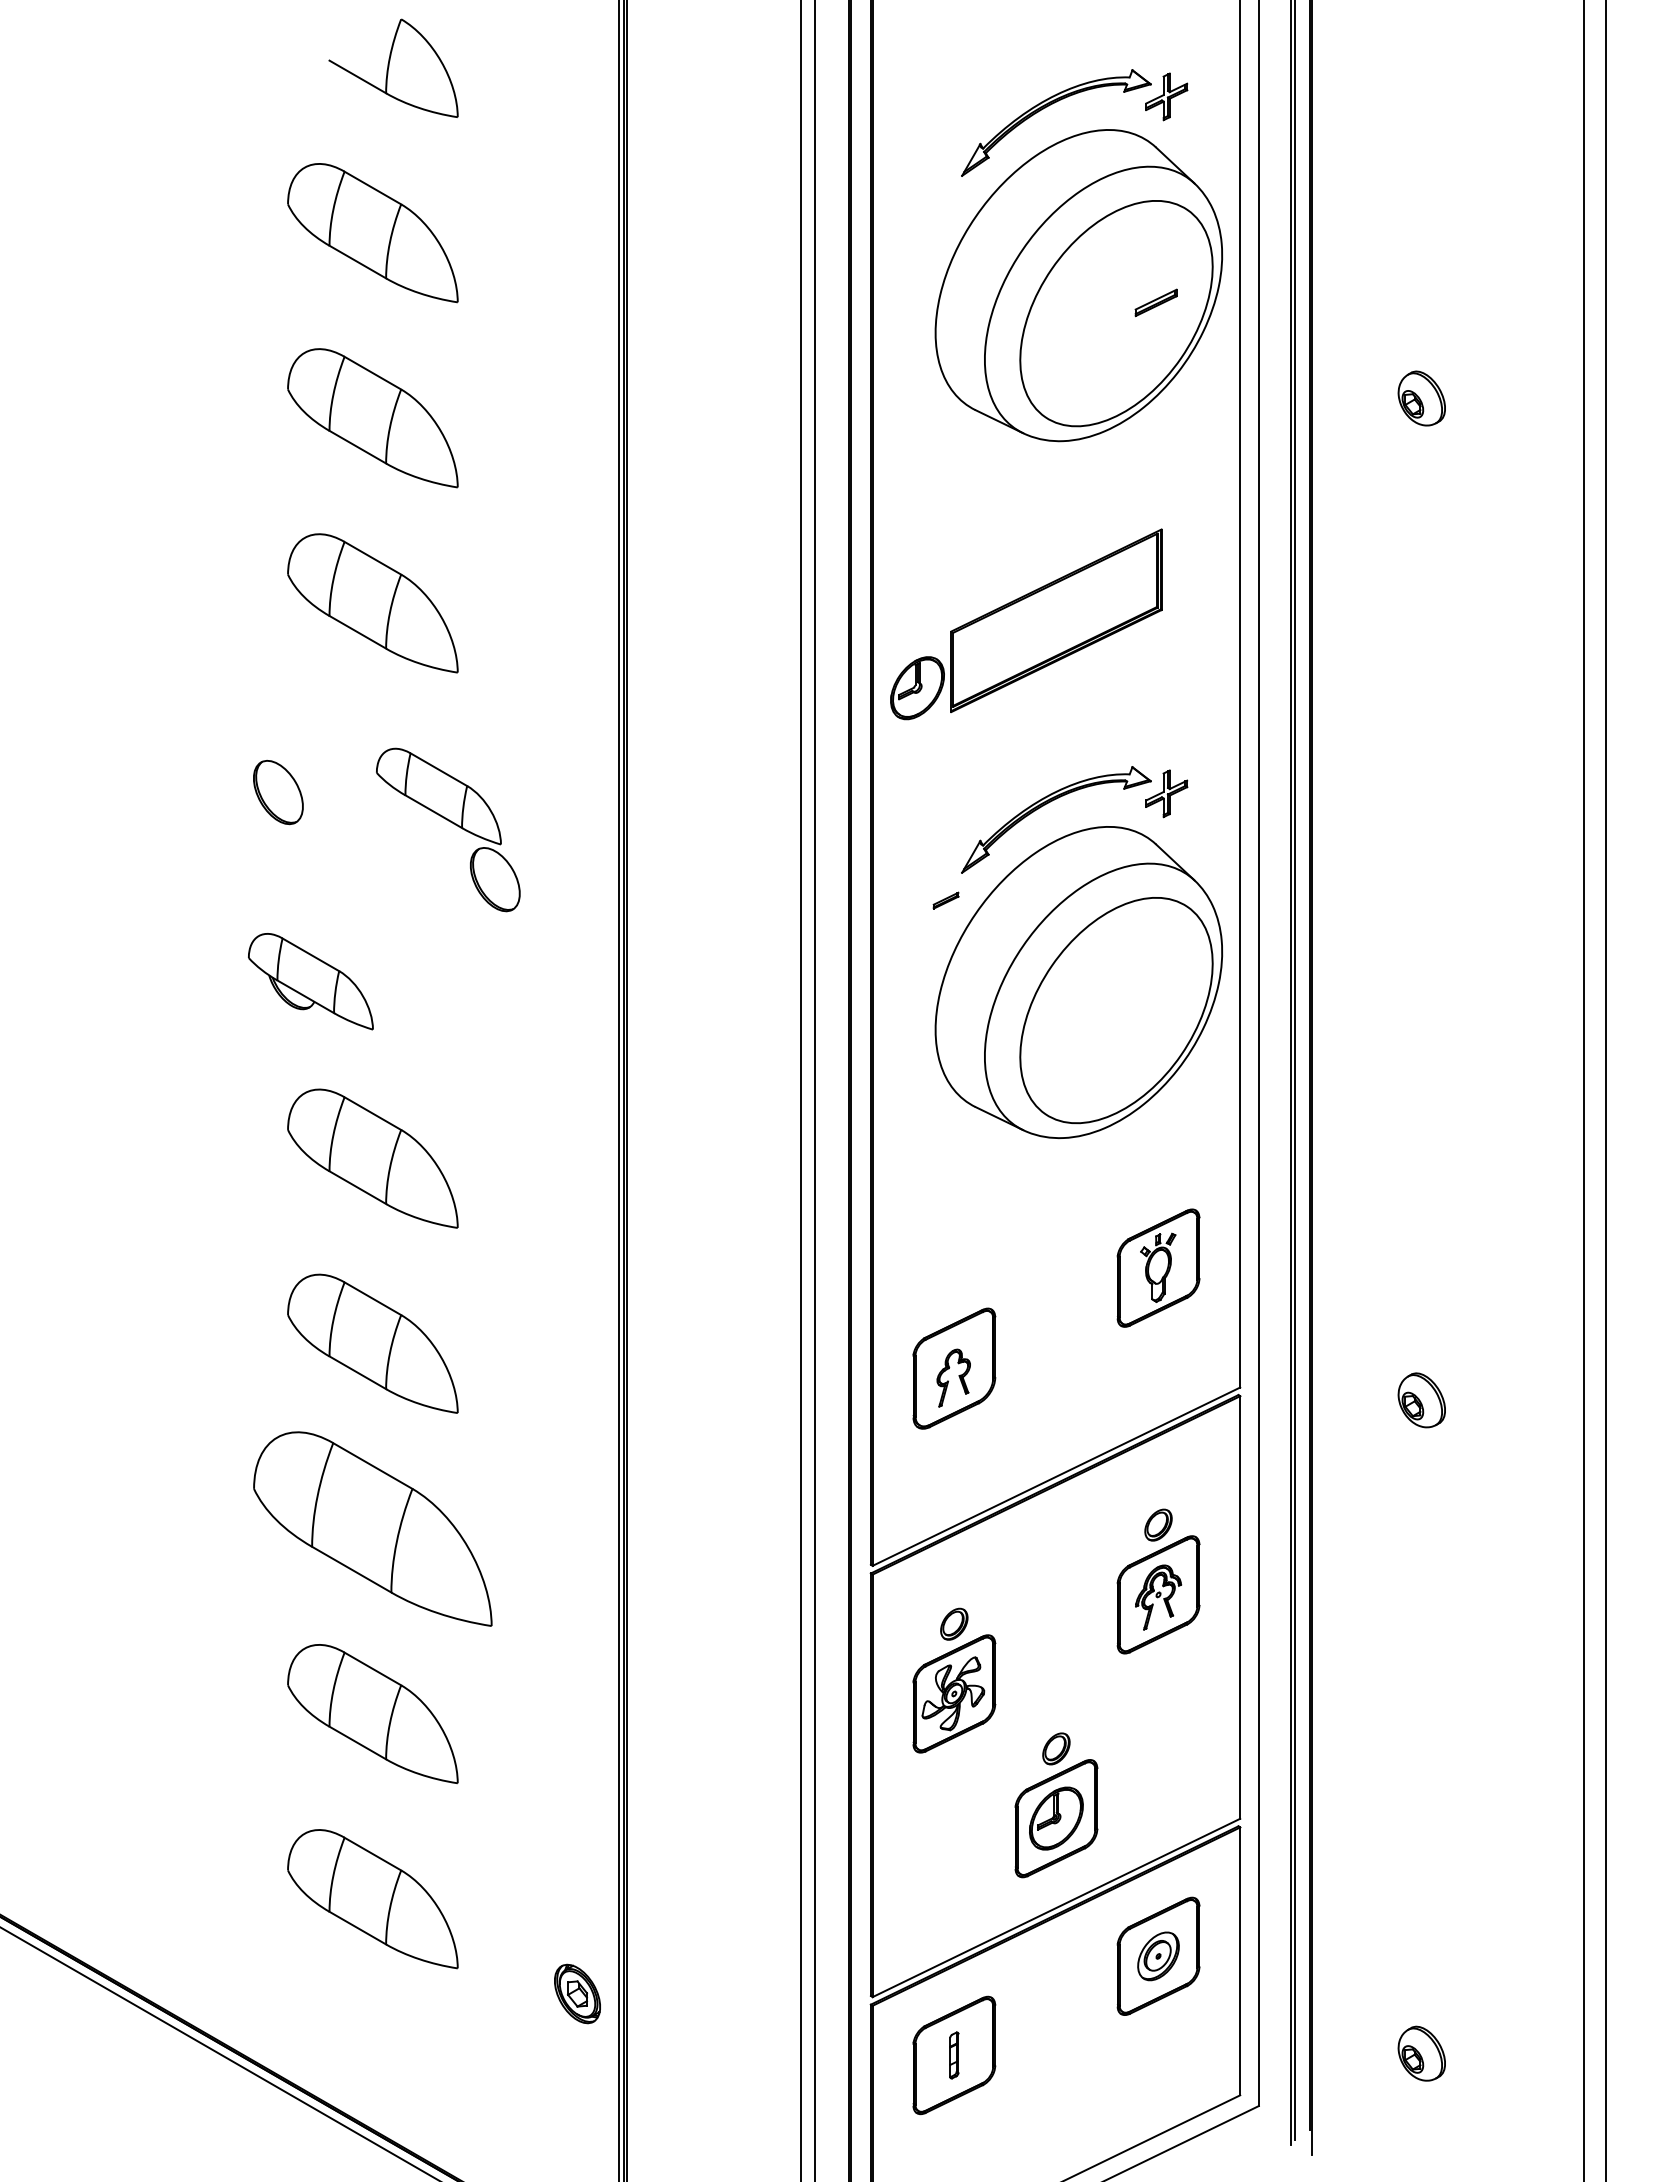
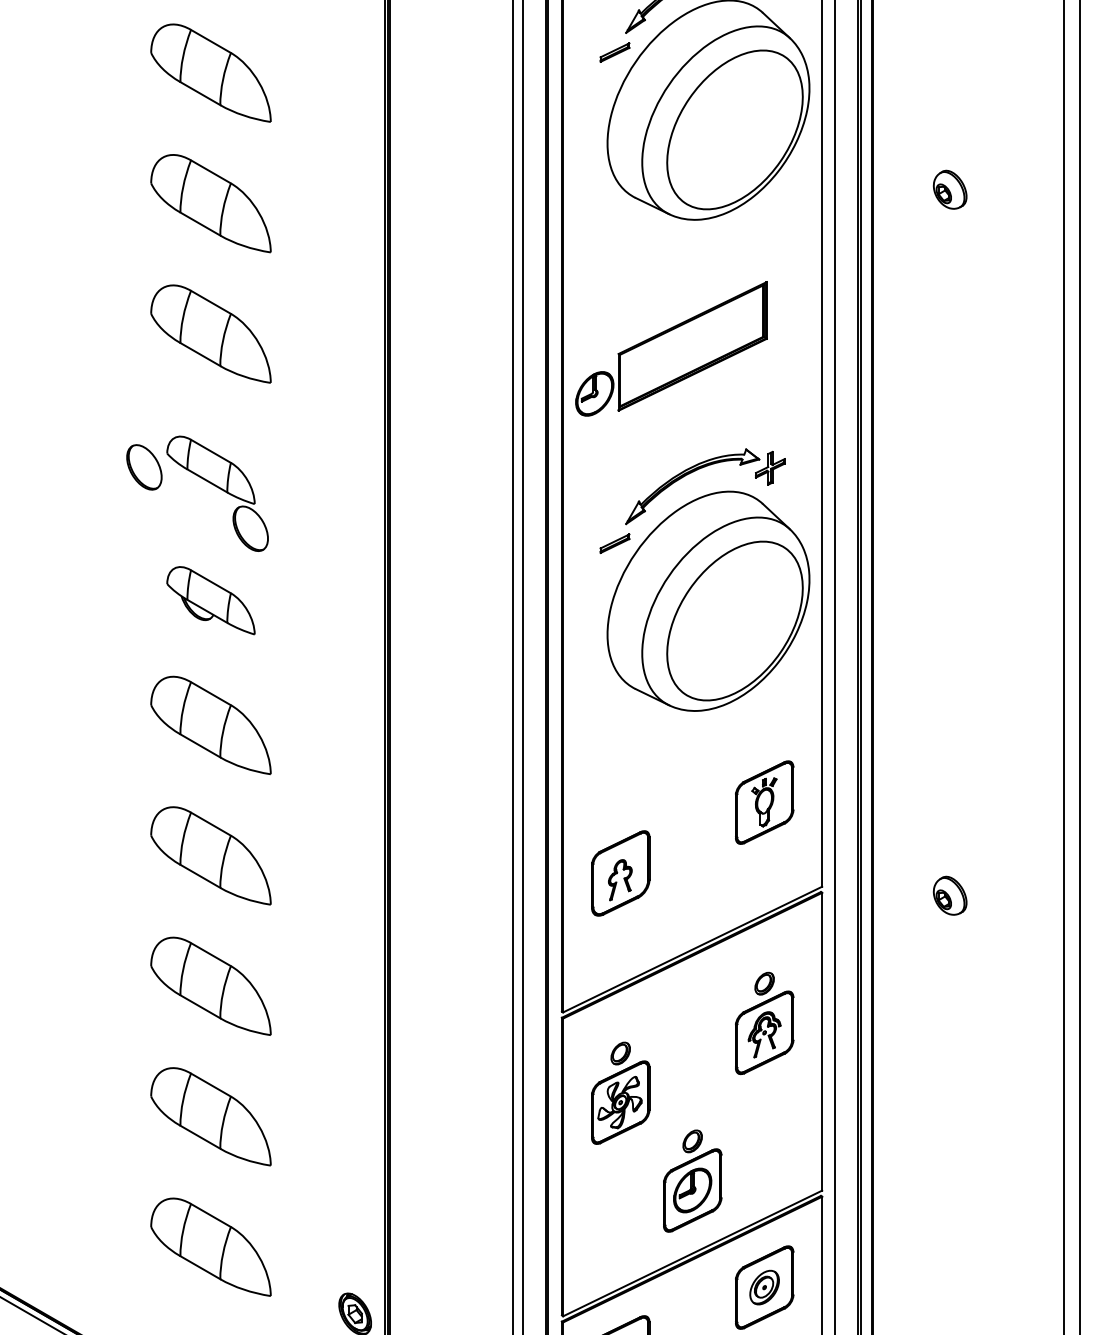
part: (1155, 302) -> (614, 52), moved
part: (453, 824) -> (221, 489), moved
part: (945, 900) -> (614, 543), size x1.67
part: (310, 981) -> (210, 600), moved
part: (372, 1528) -> (210, 986), size x0.71

